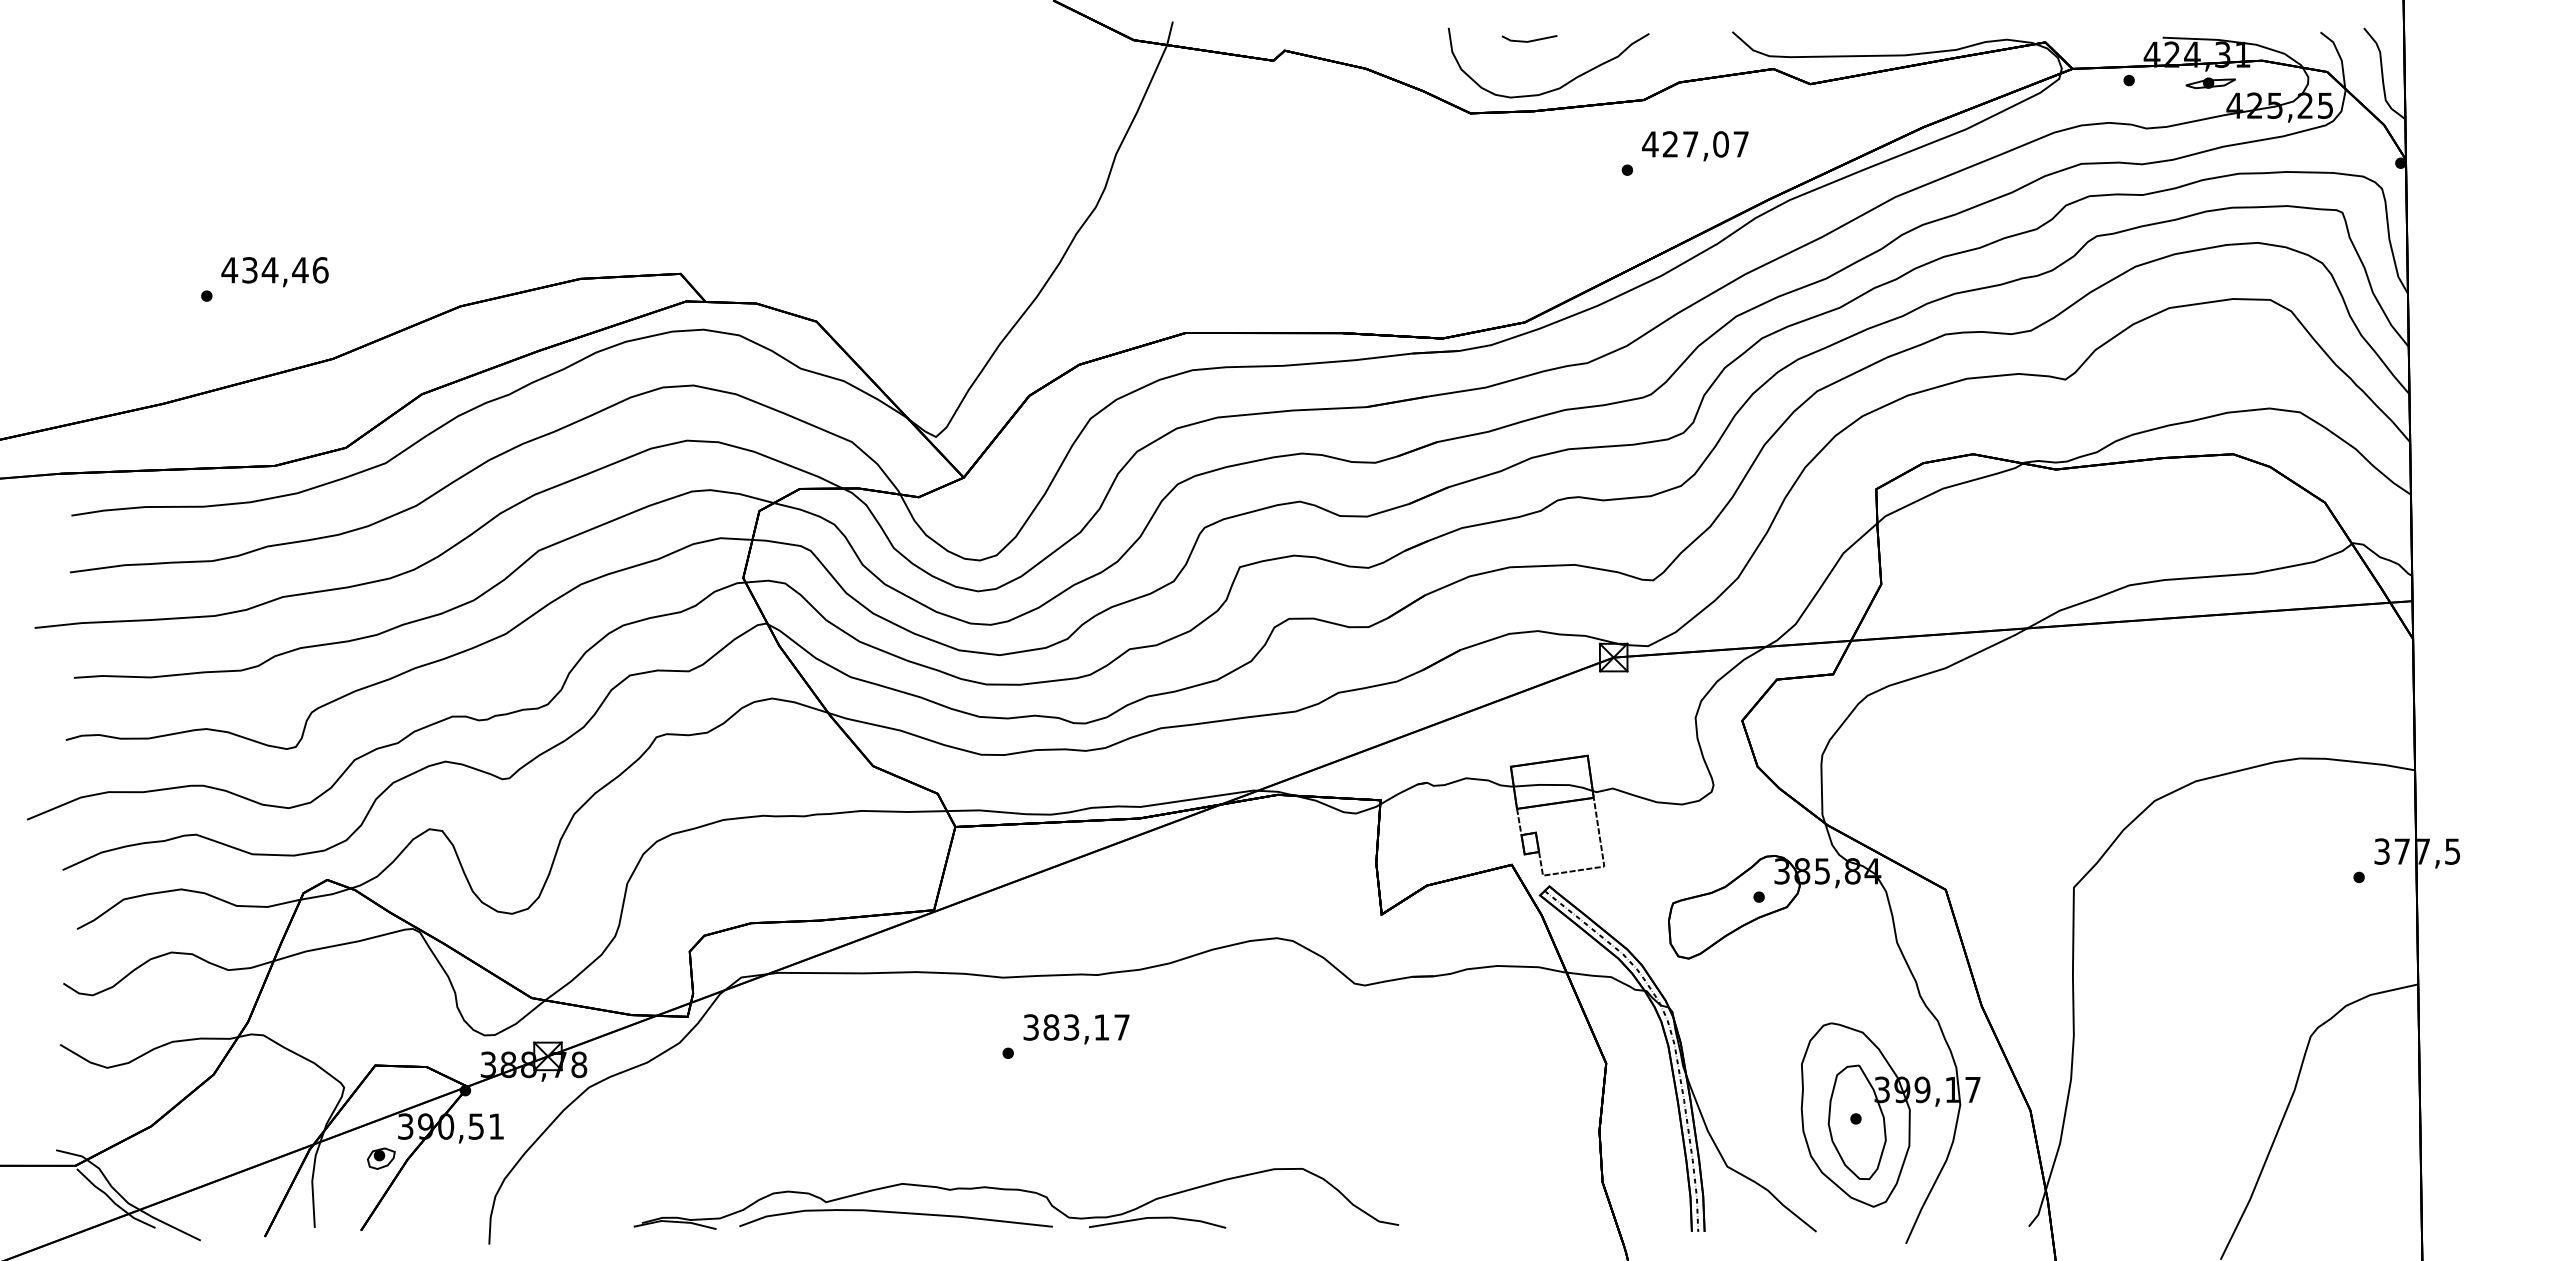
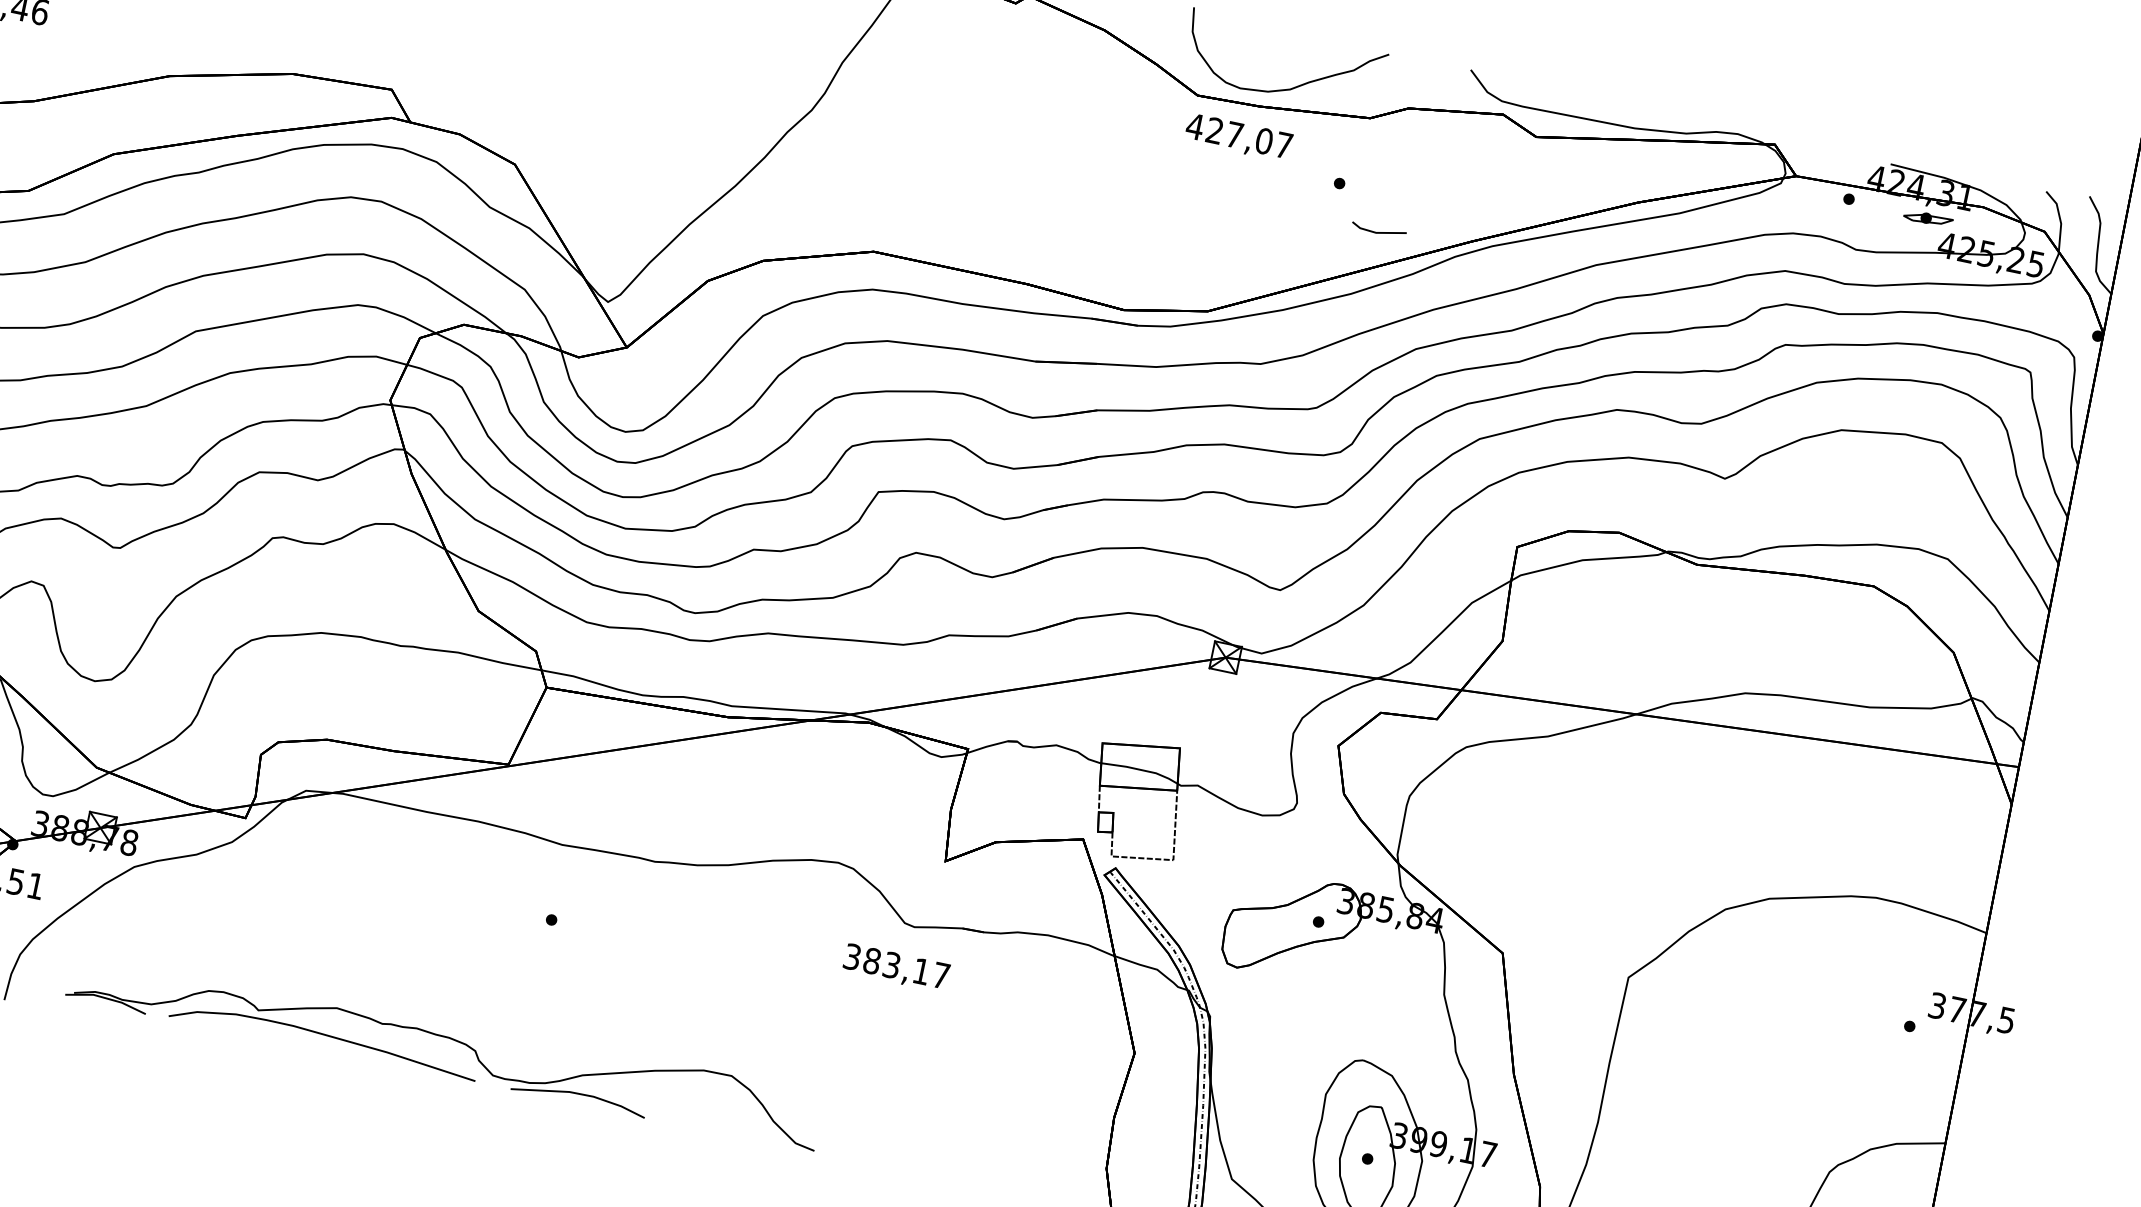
line: (1529, 40) -> (1378, 231), moved
text: (1695, 146) -> (1238, 138), moved
text: (1076, 1029) -> (896, 968), moved
part: (1016, 1190) -> (447, 1038), moved

